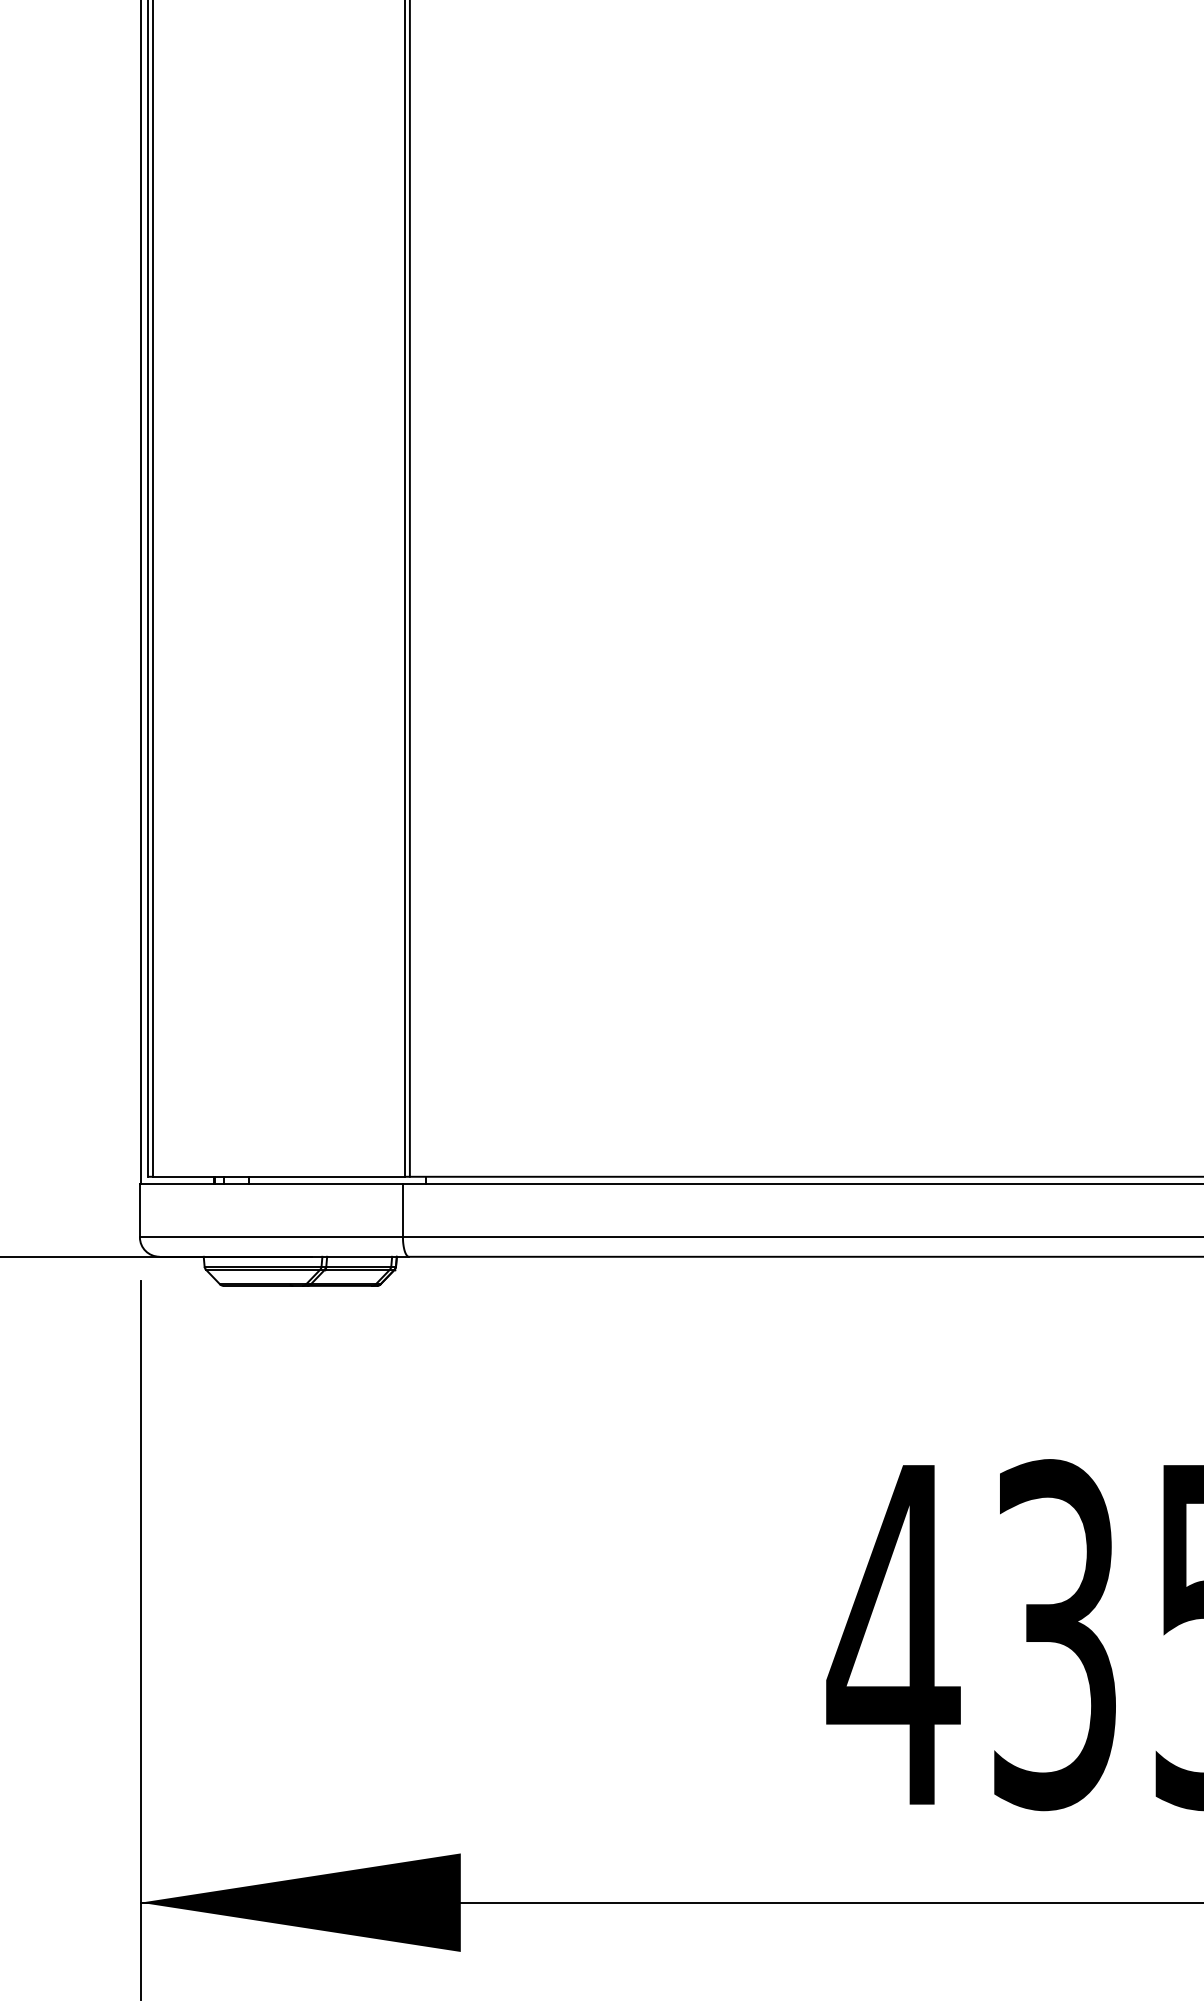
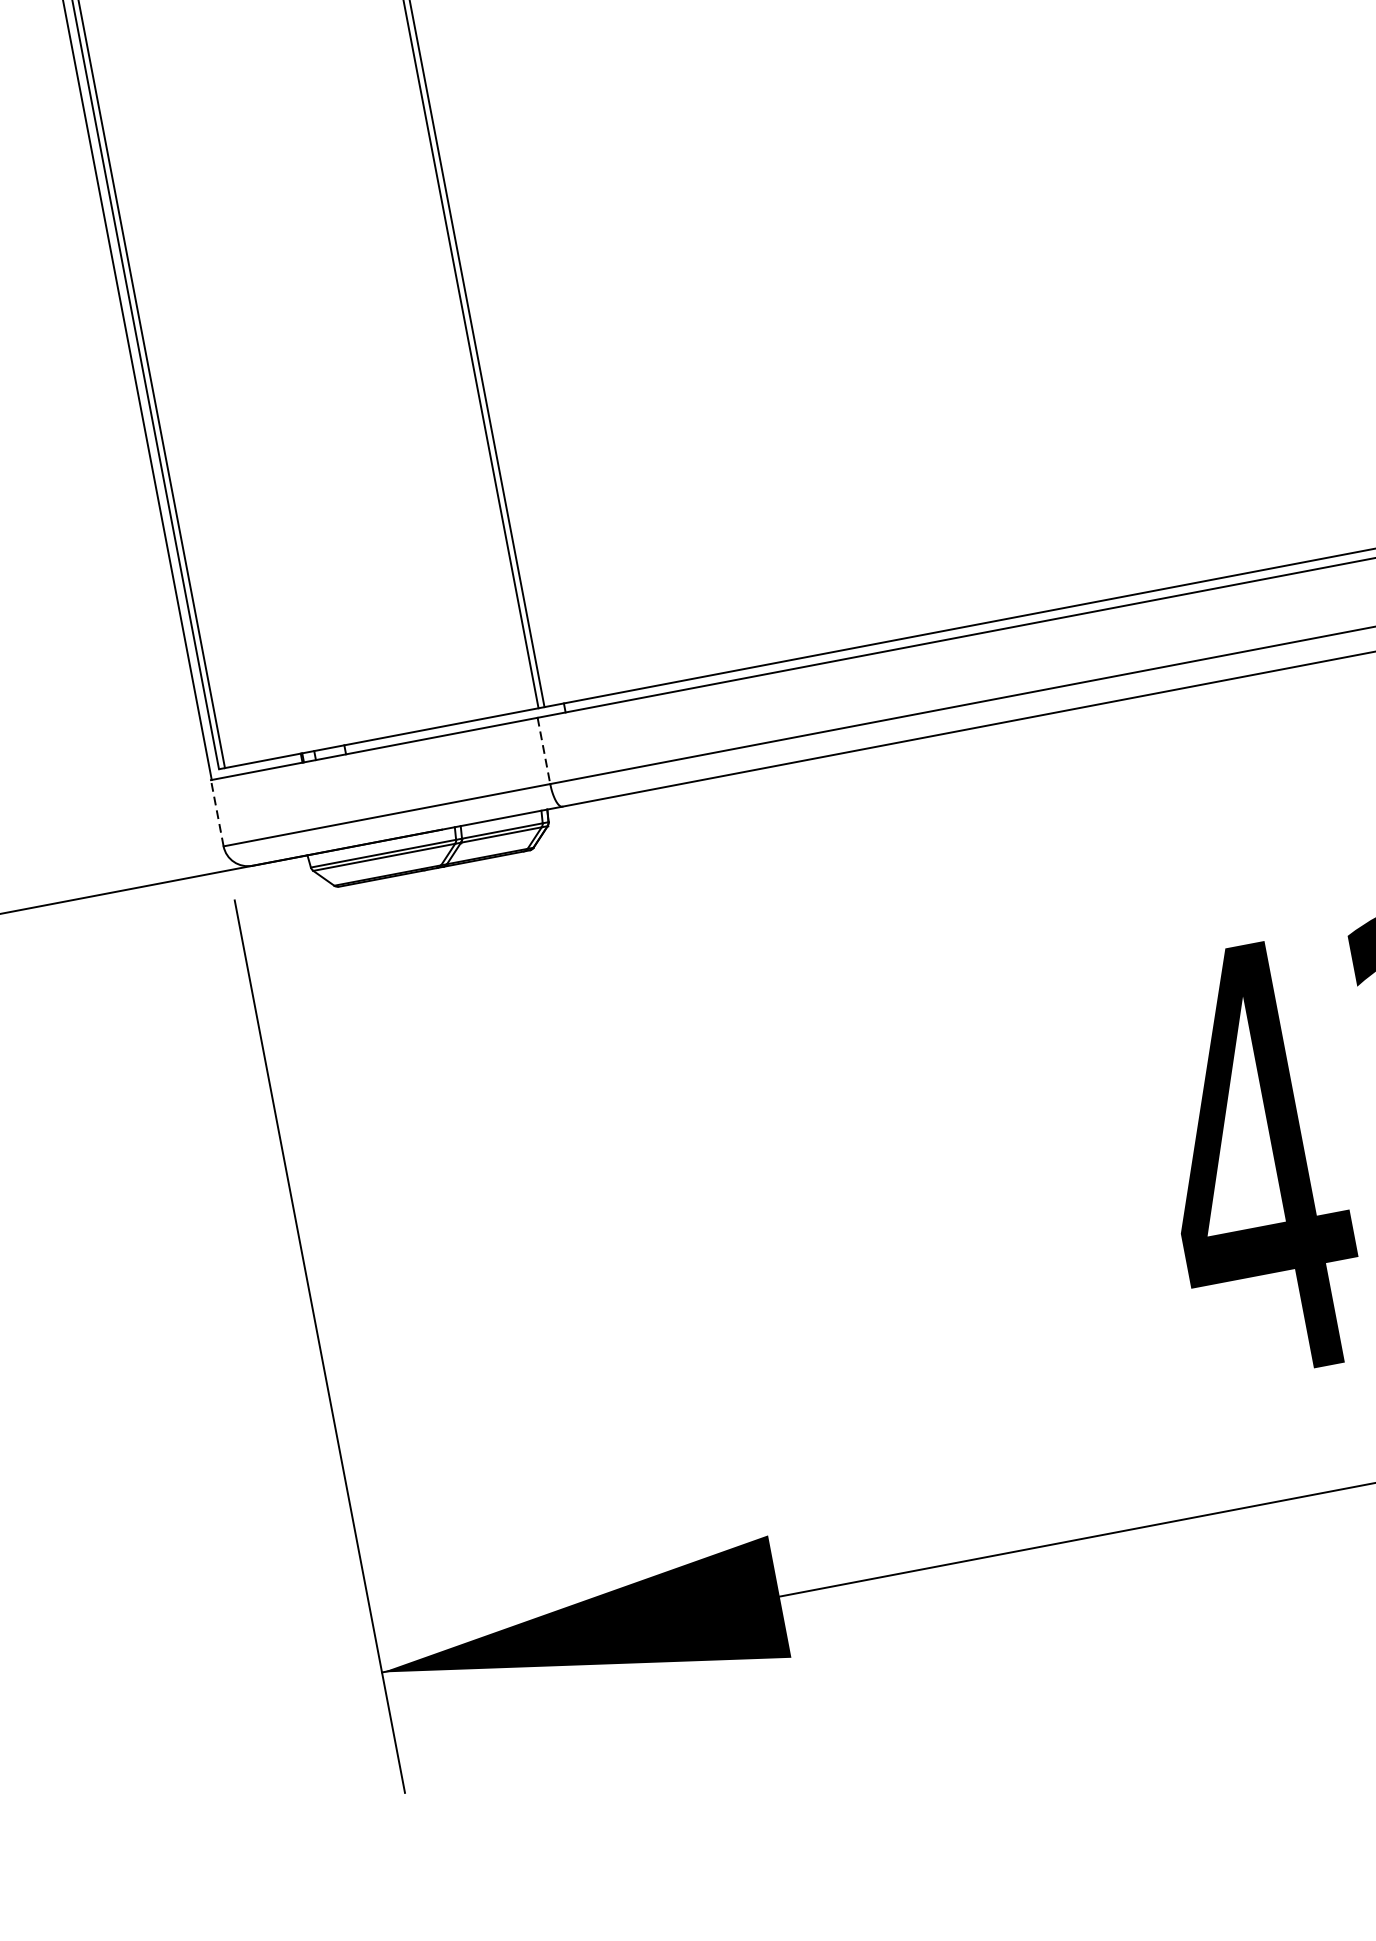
line: (139, 1210) -> (216, 813), solid -> dashed
line: (402, 1210) -> (543, 750), solid -> dashed

